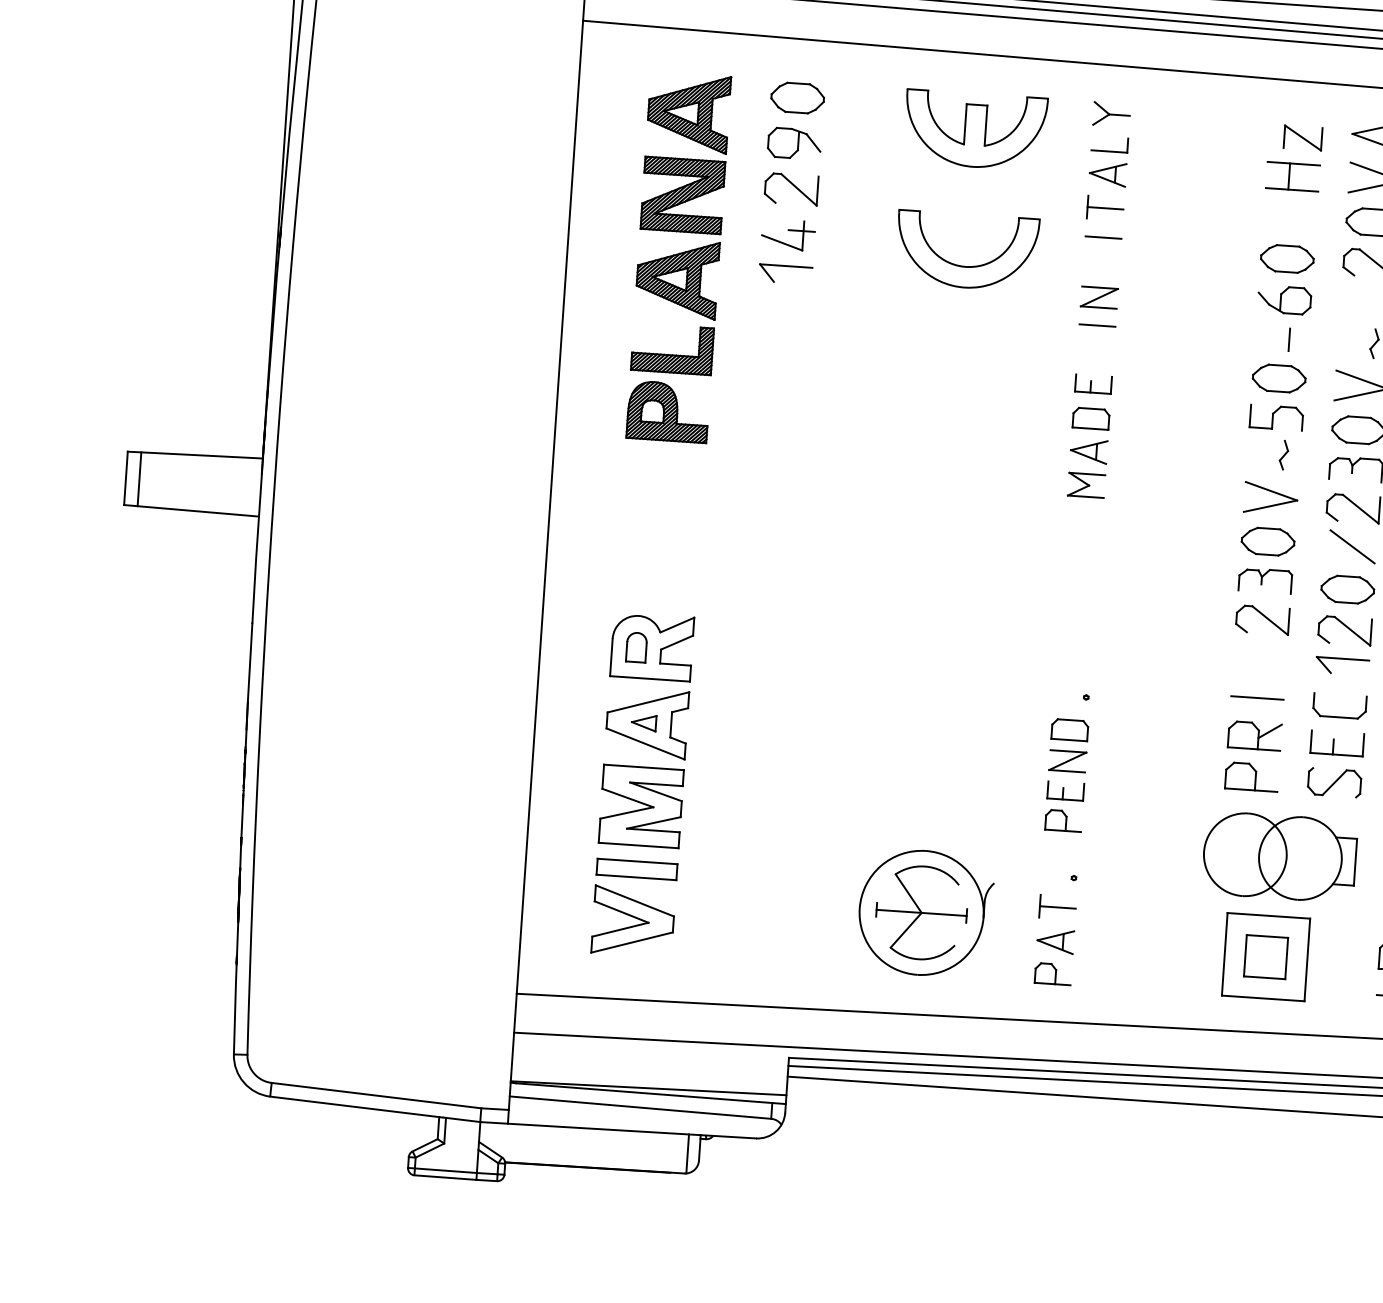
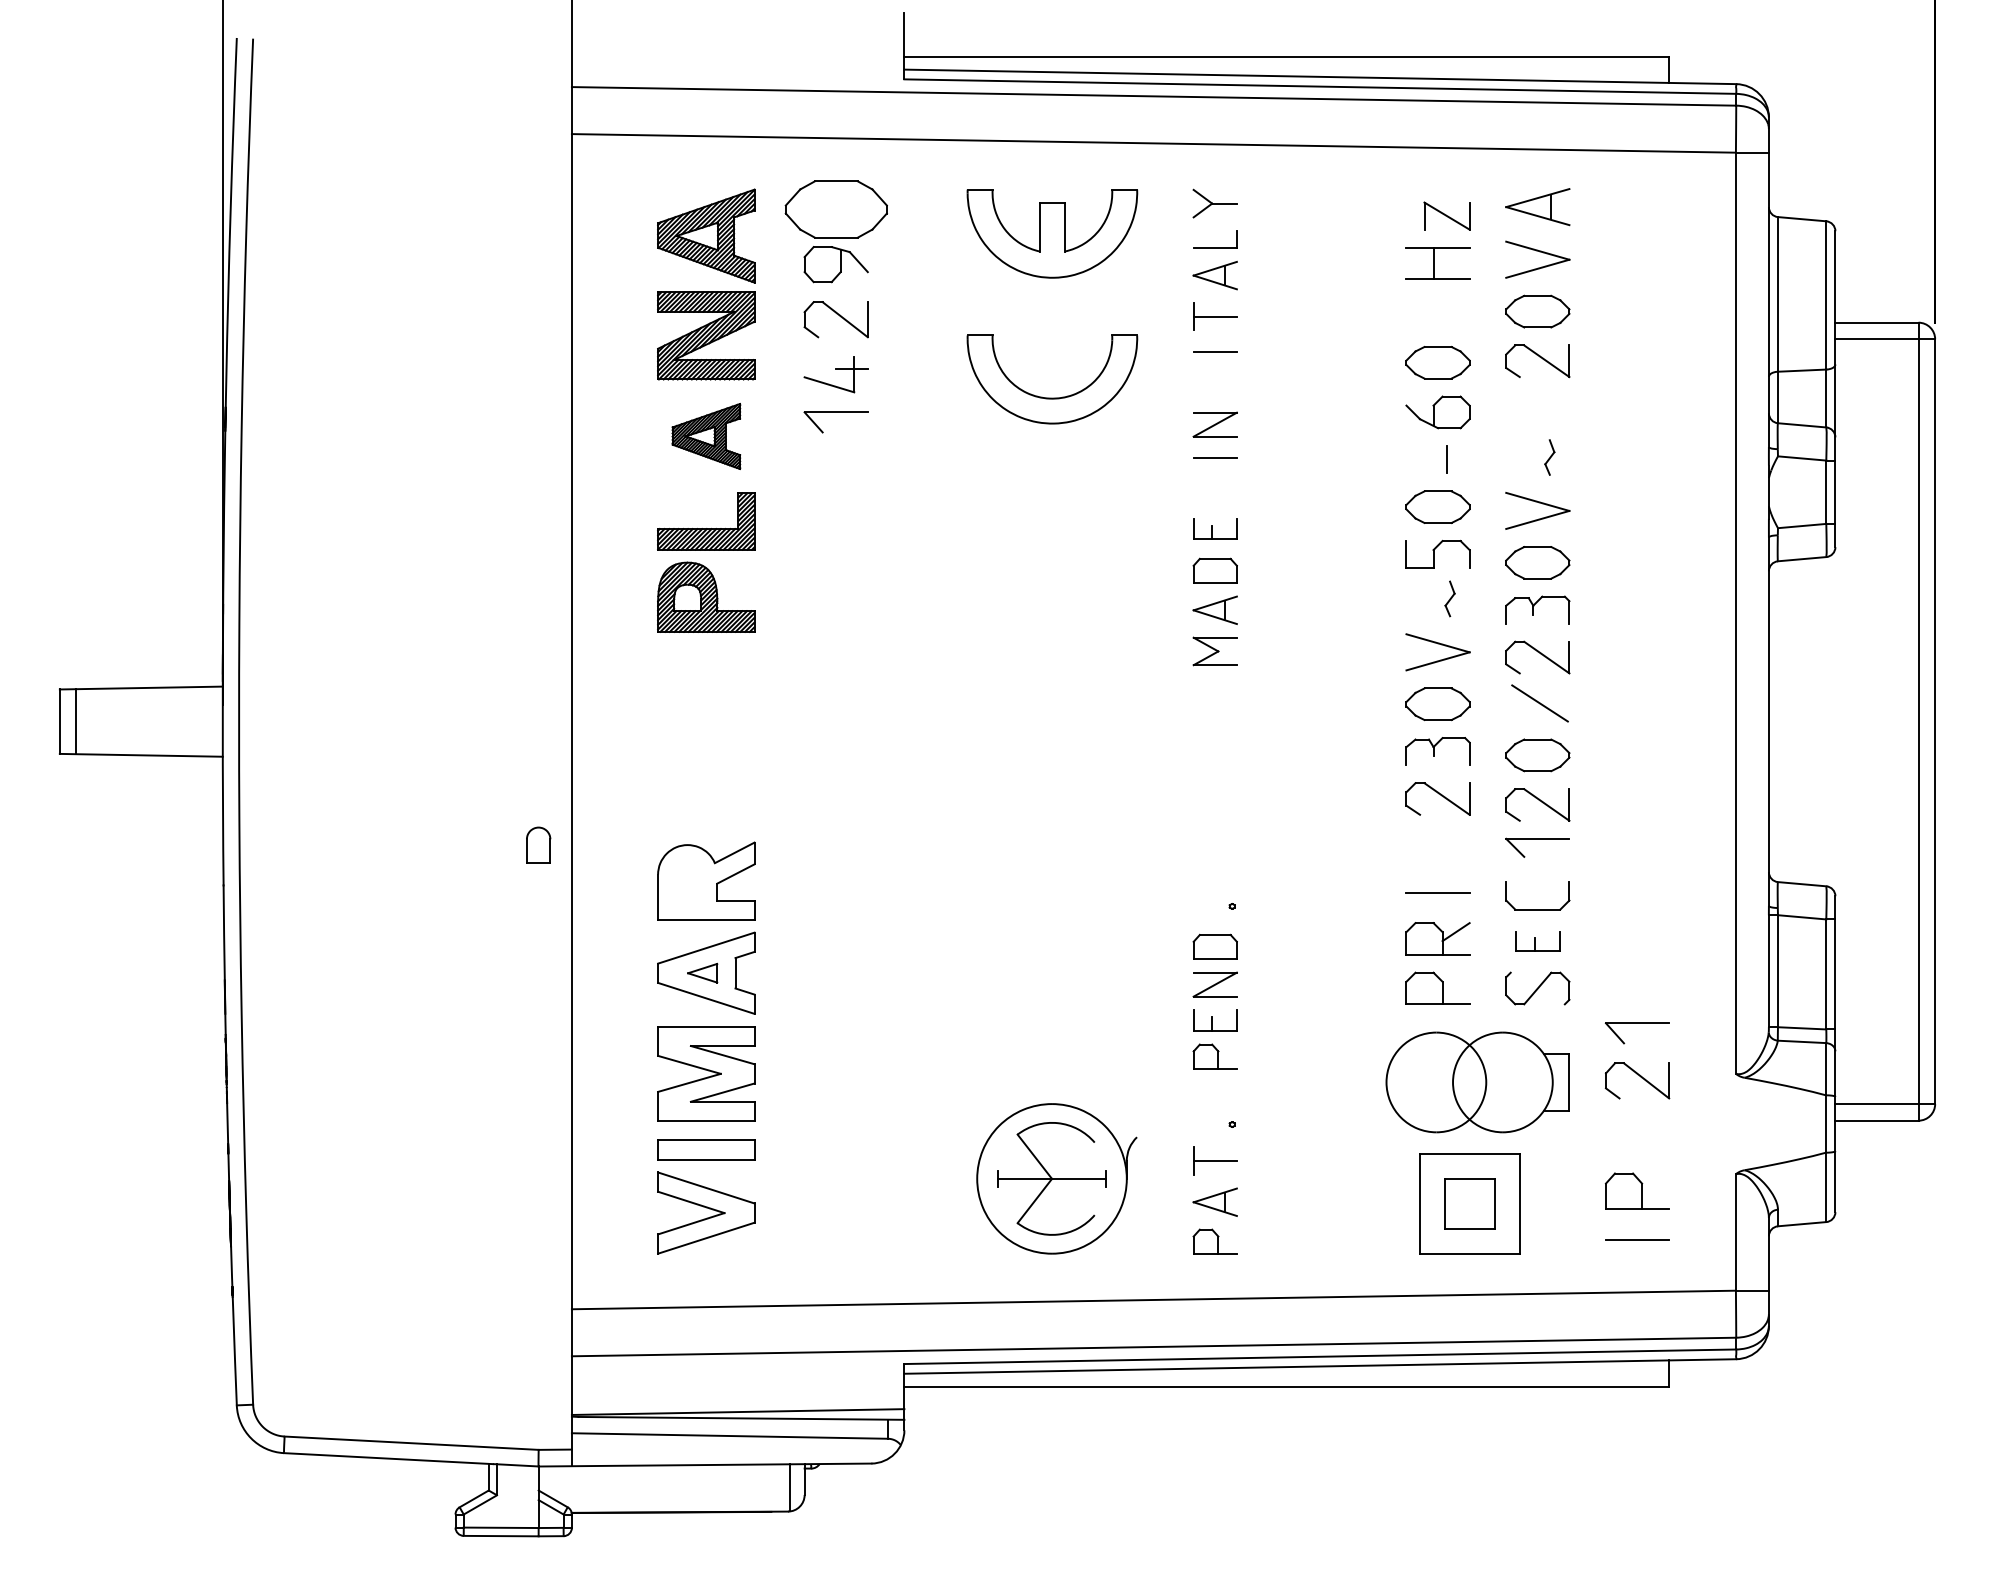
part: (797, 98) -> (835, 209), size x1.6
part: (677, 278) -> (706, 436), size x0.7
part: (636, 646) -> (538, 844), moved
part: (1337, 743) -> (1537, 941), size x0.7

